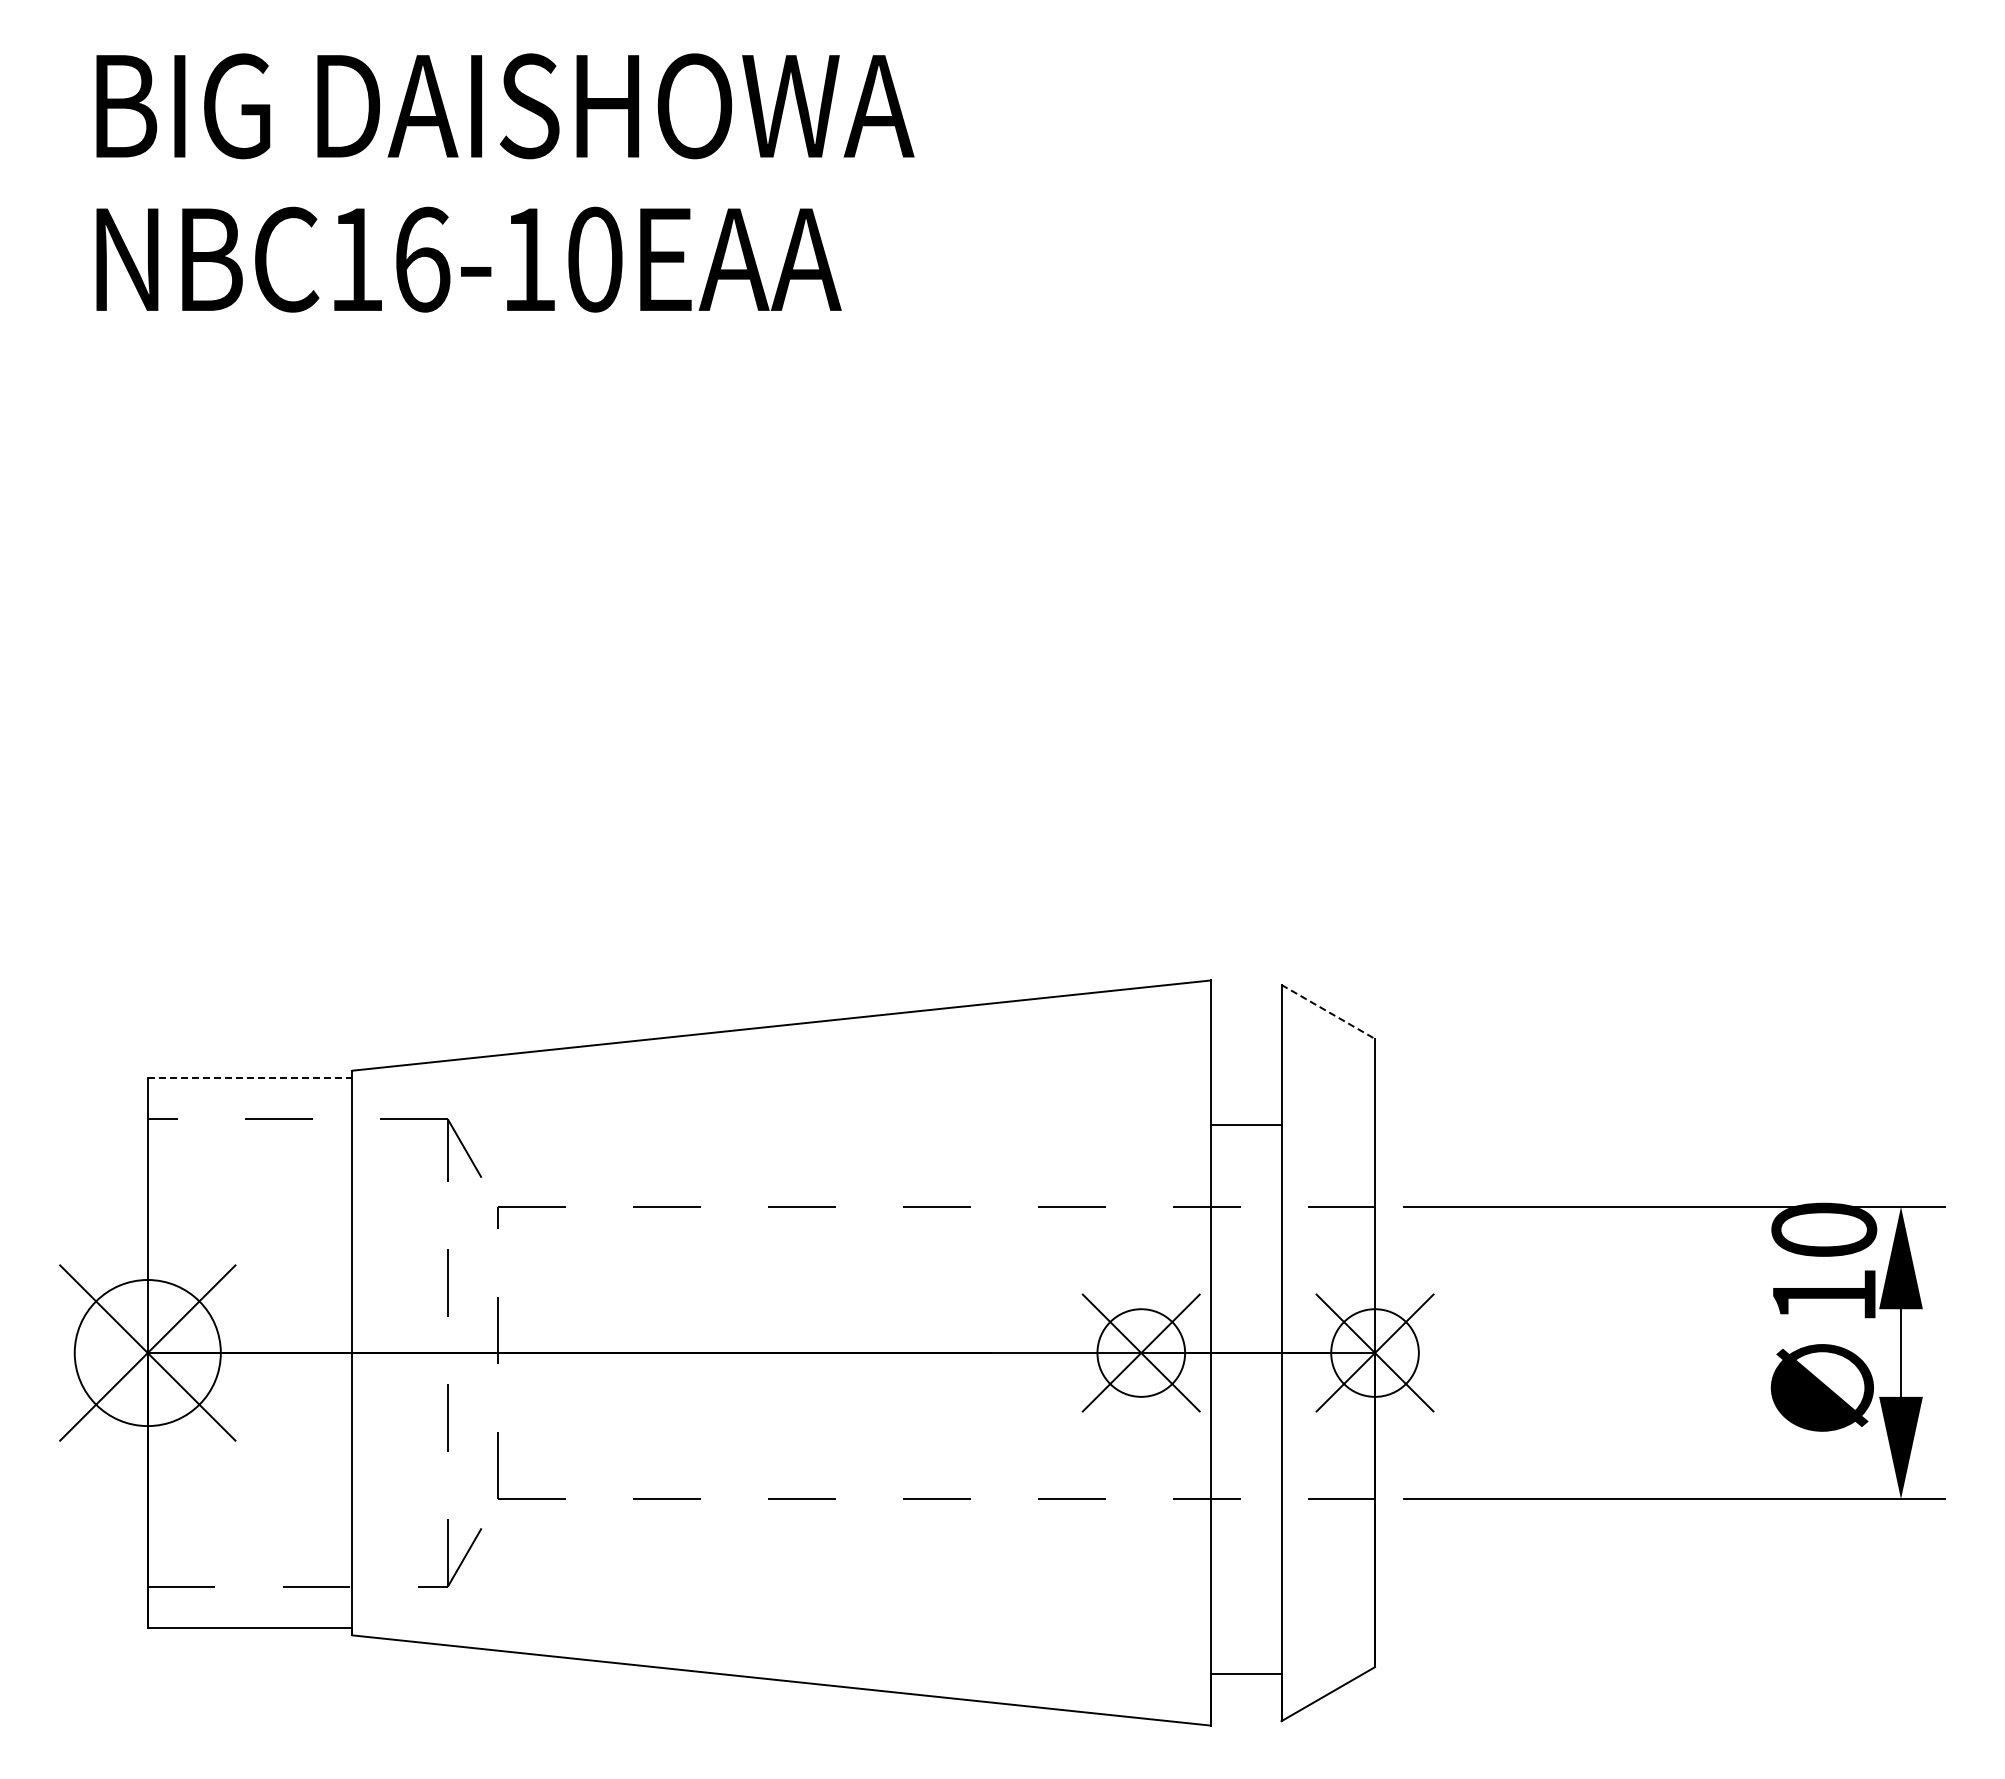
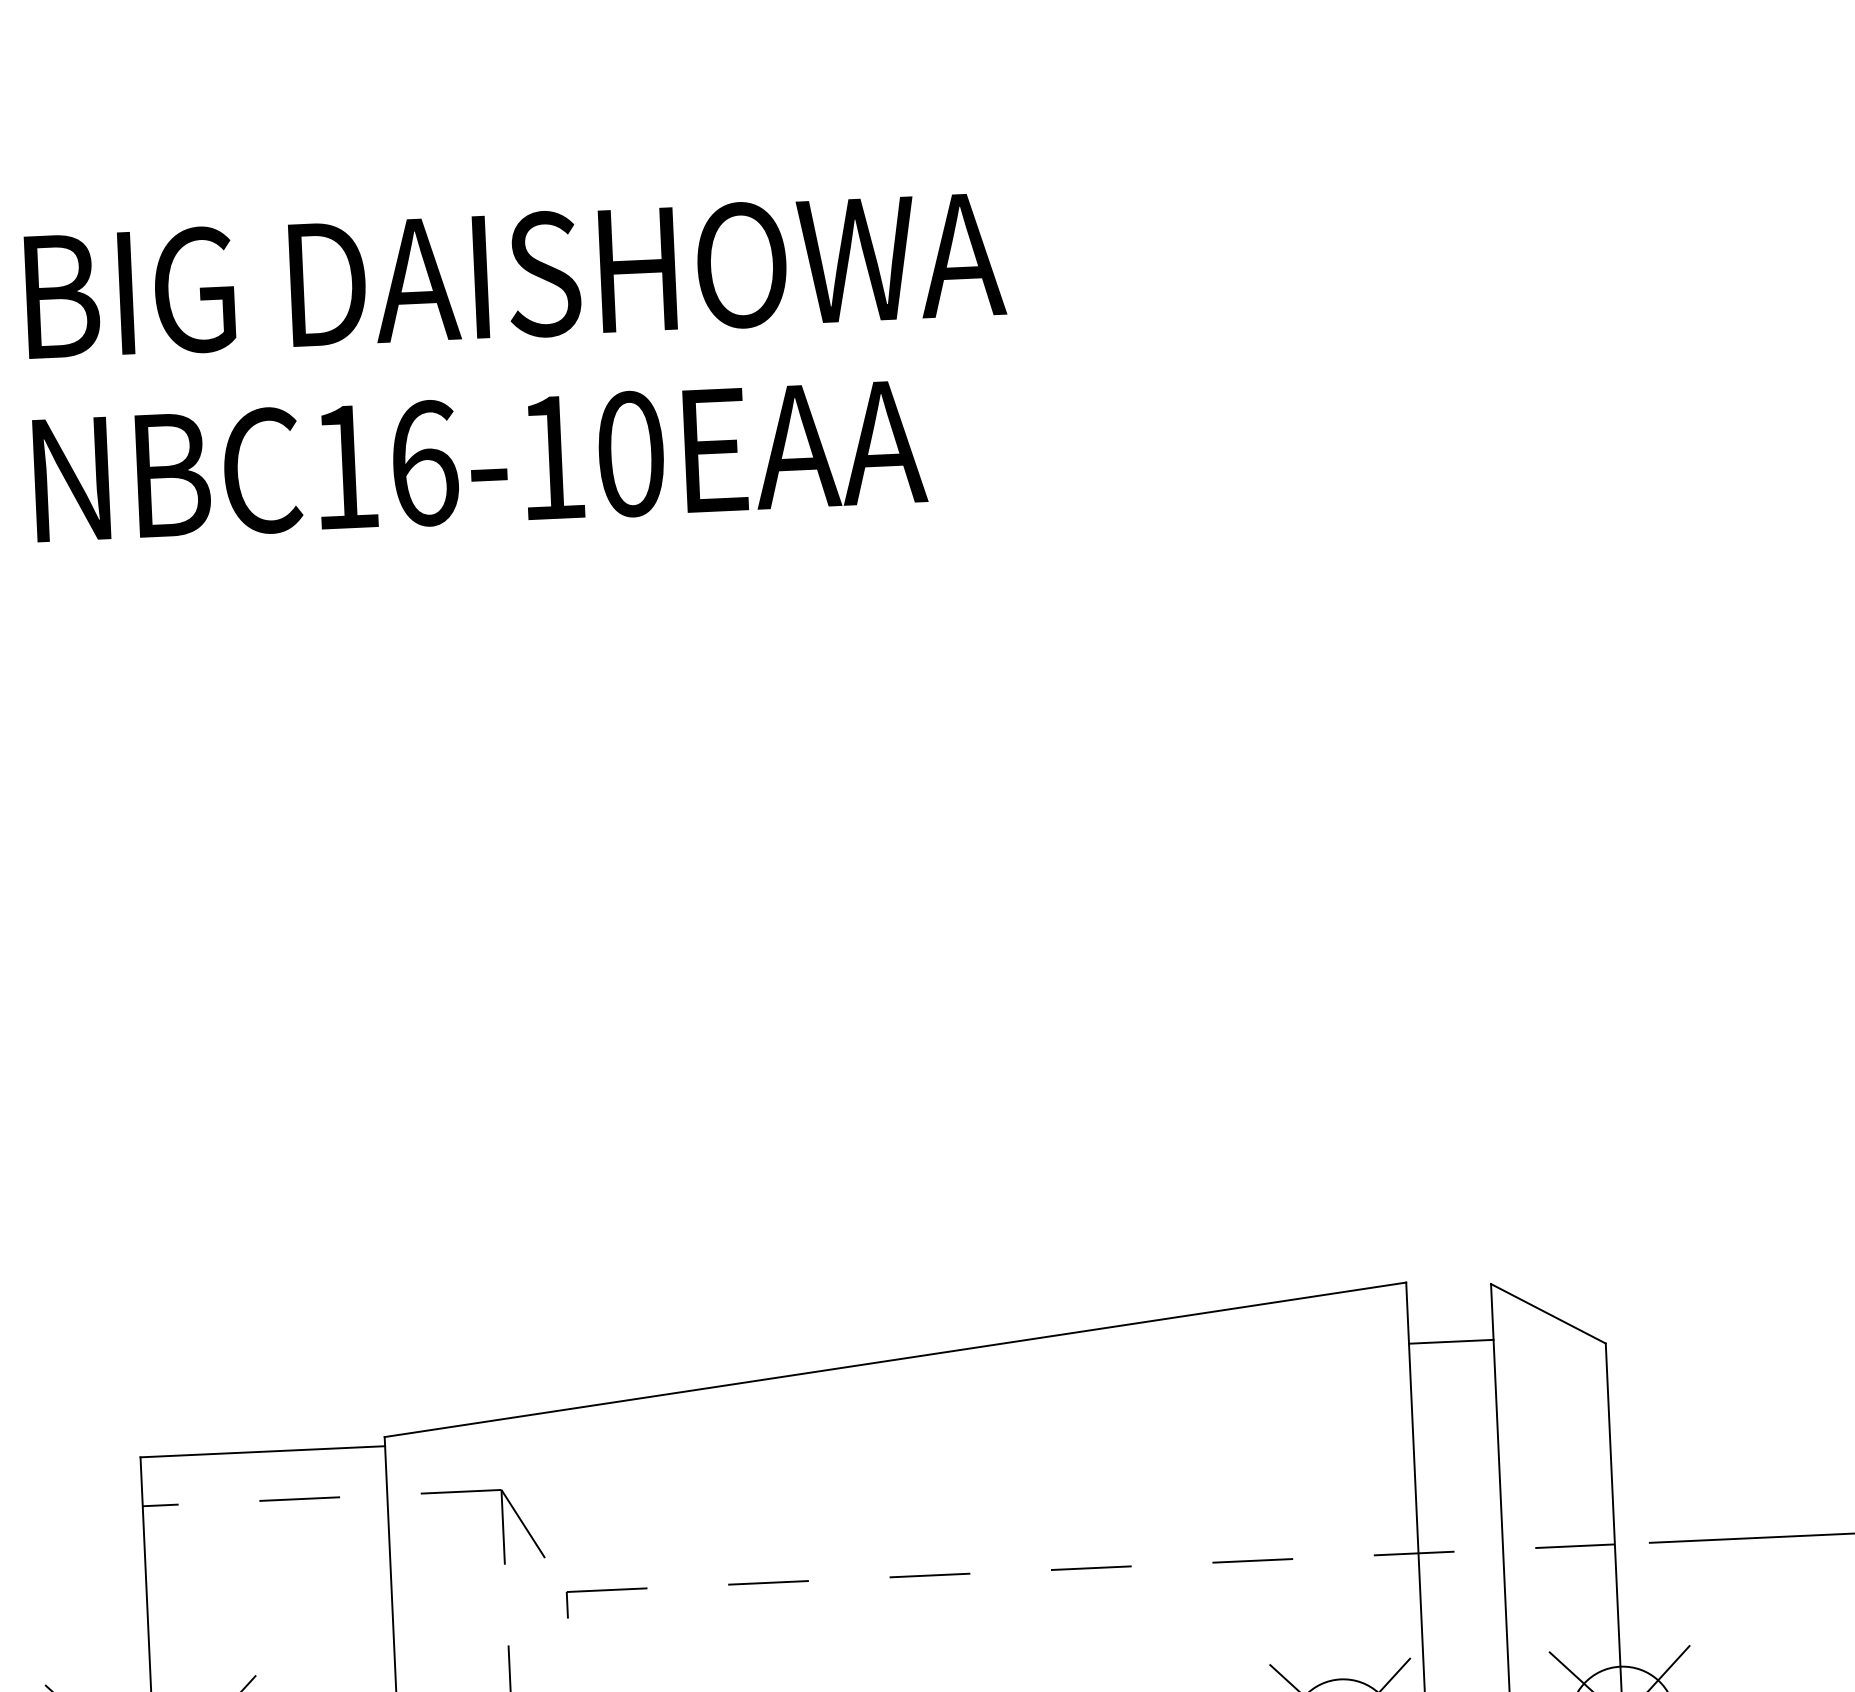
line: (1328, 1011) -> (1548, 1313), dashed -> solid
line: (250, 1078) -> (263, 1451), dashed -> solid
line: (1245, 1124) -> (1450, 1341), moved

